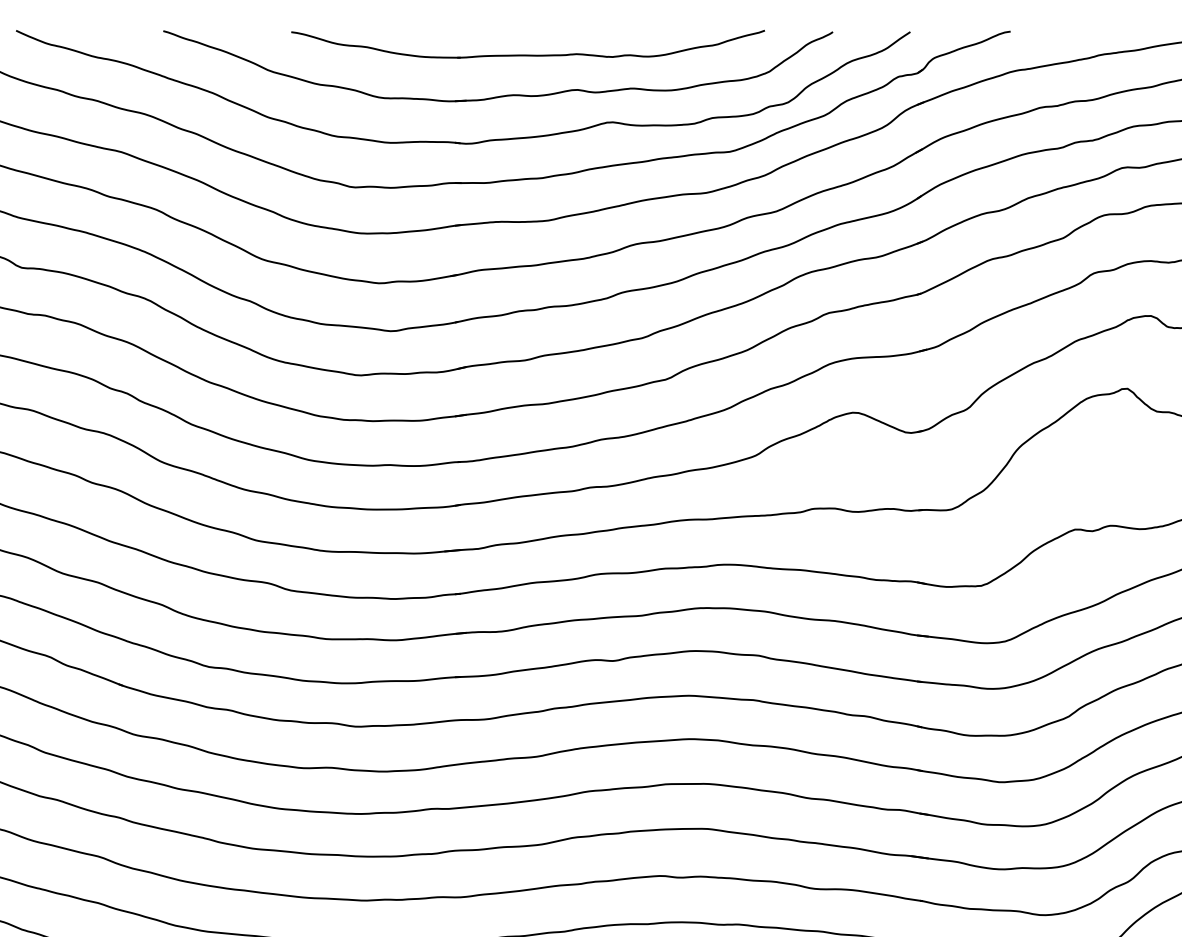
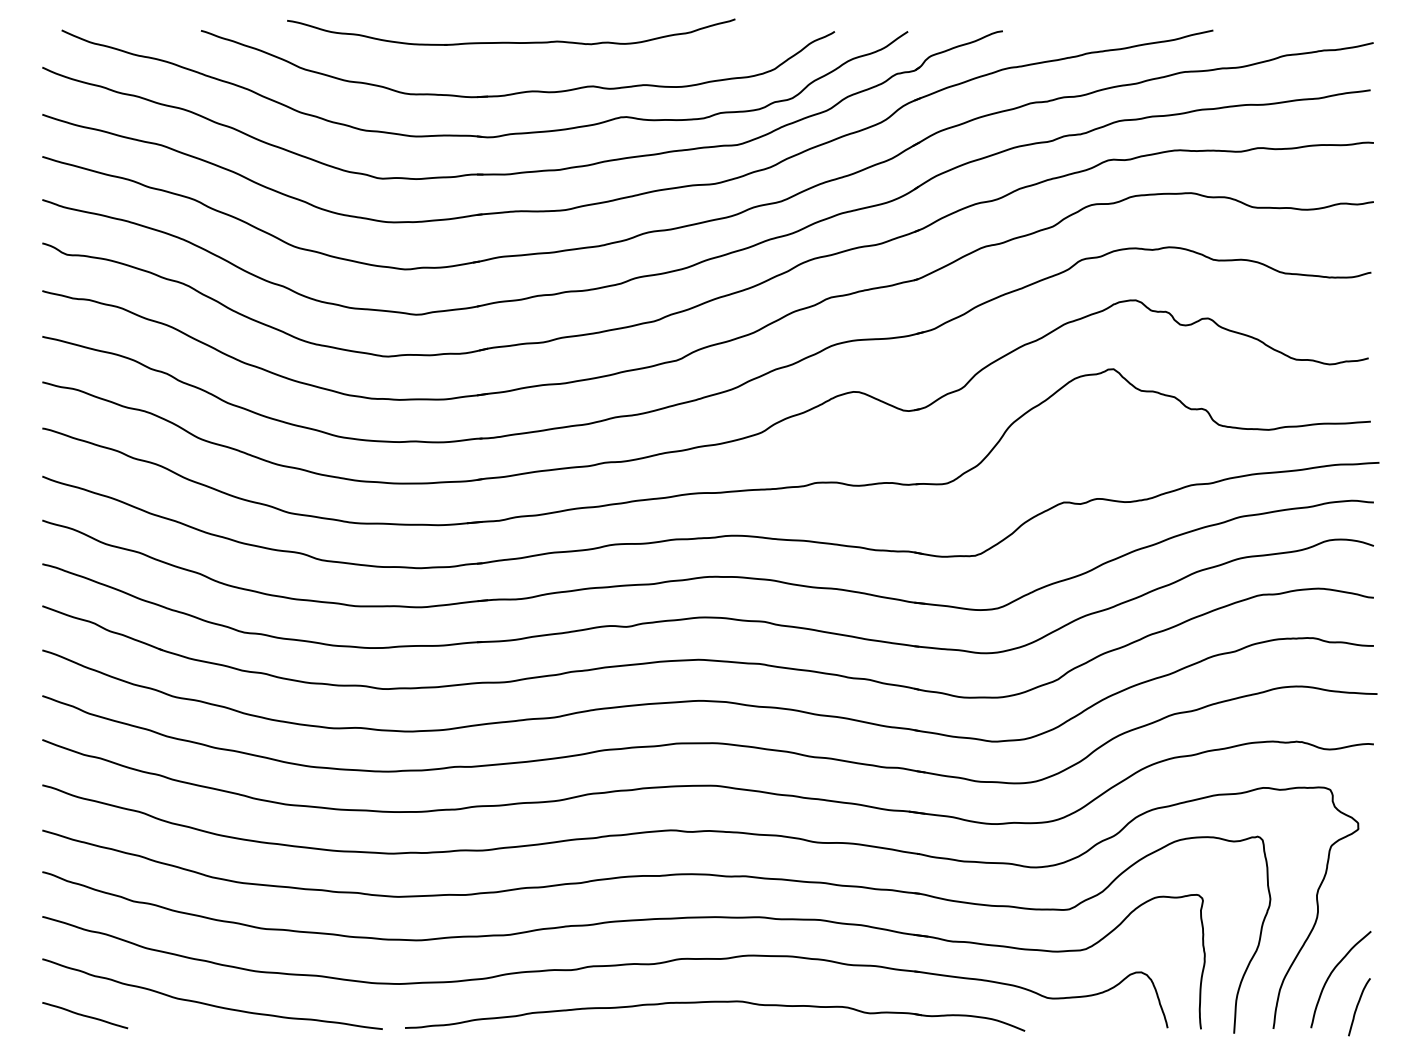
part: (527, 54) -> (510, 41), moved

